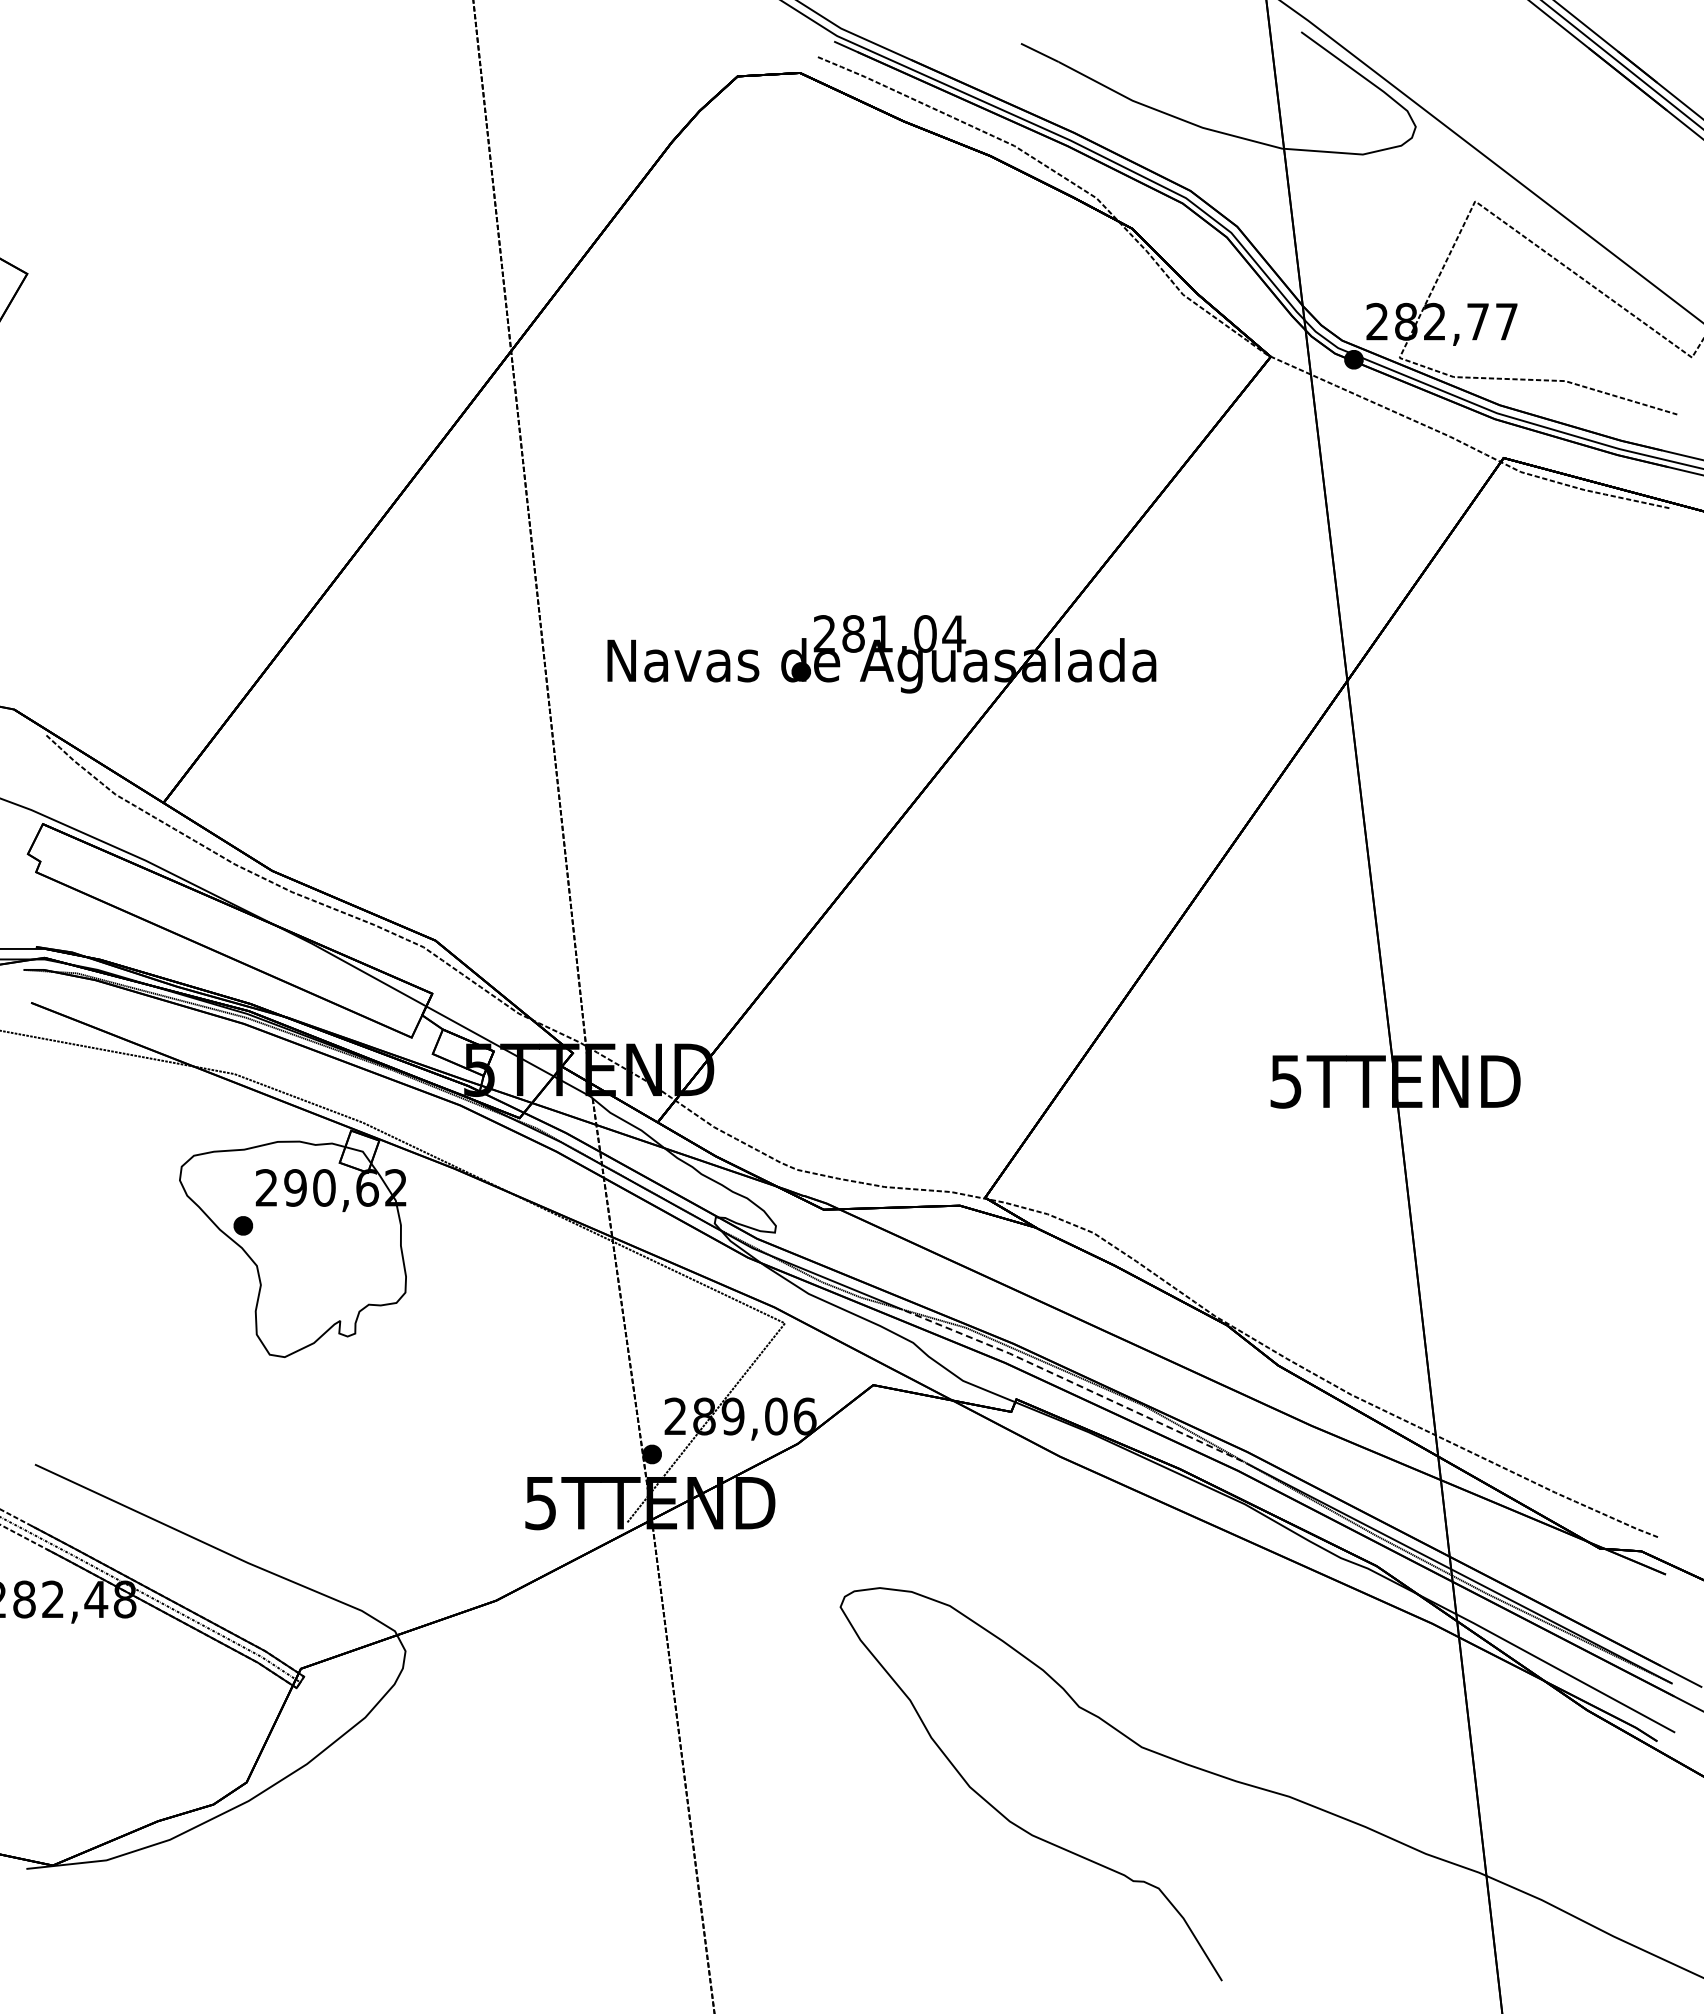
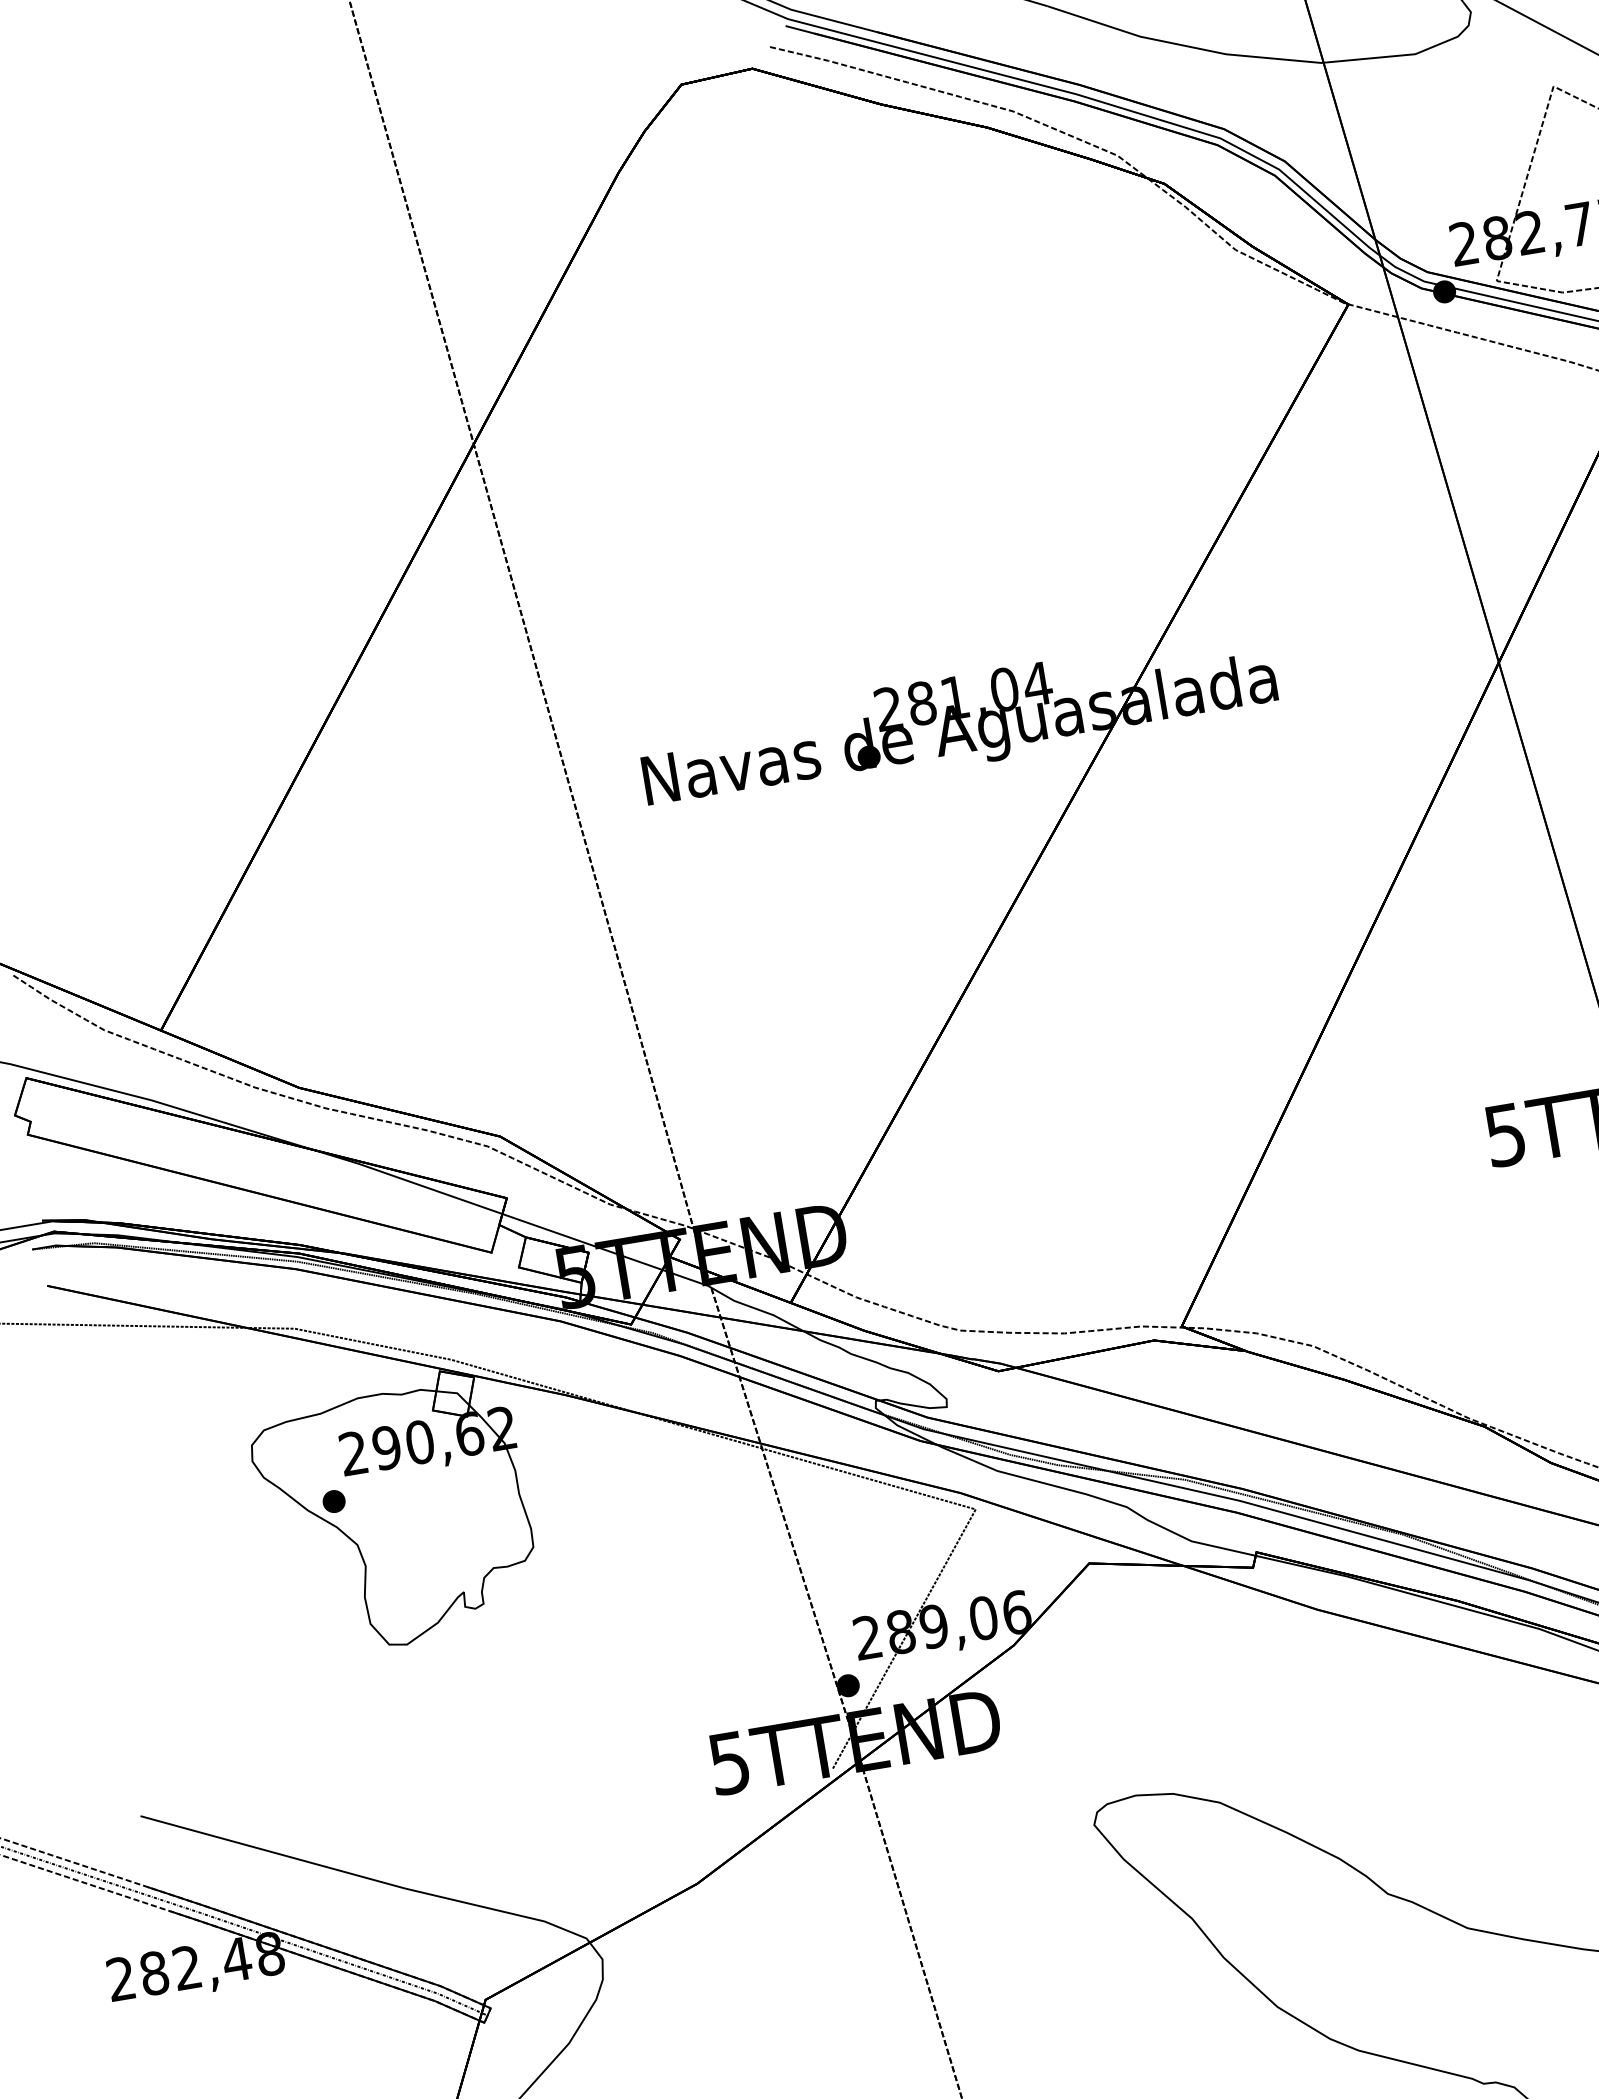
line: (1078, 1385) -> (1325, 1524), dashed -> solid

